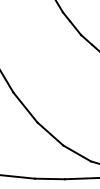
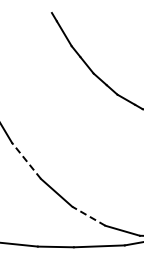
line: (25, 107) -> (26, 160), solid -> dashed
line: (76, 153) -> (88, 216), solid -> dashed

